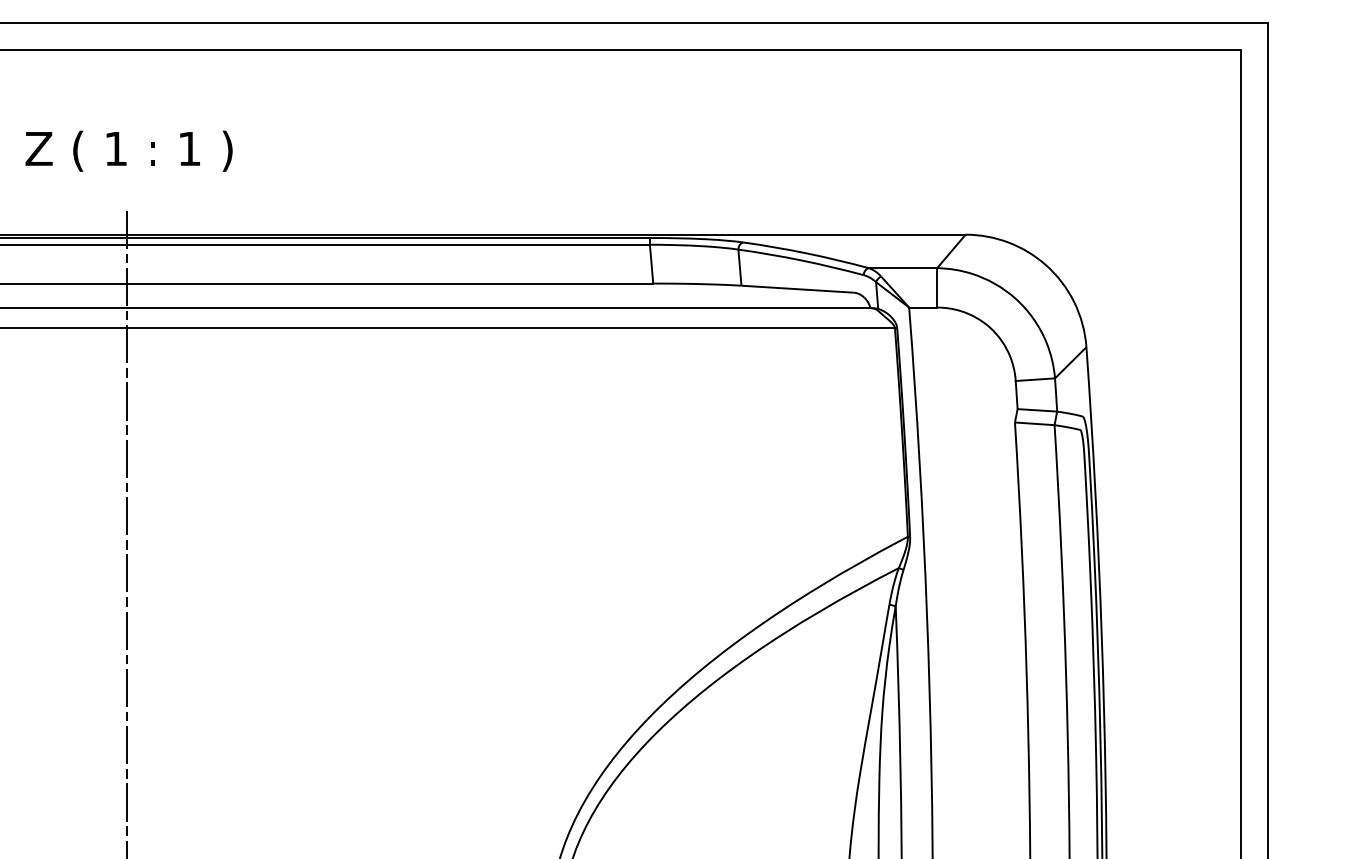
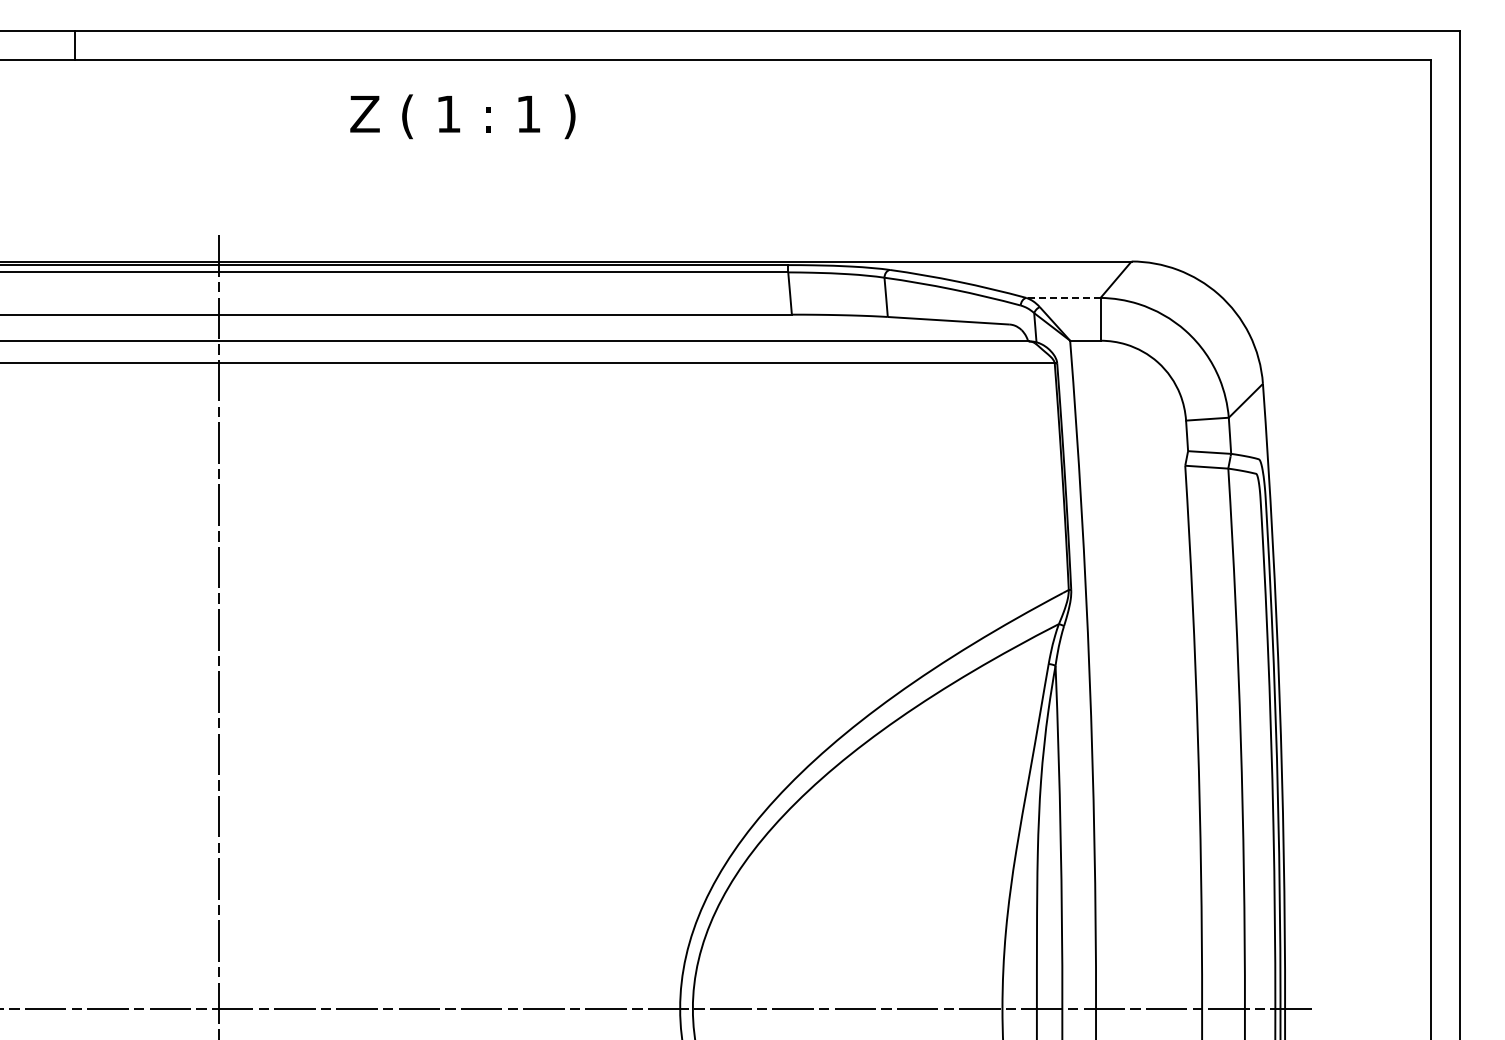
text: (128, 151) -> (462, 116), moved
line: (902, 267) -> (1062, 297), solid -> dashed

